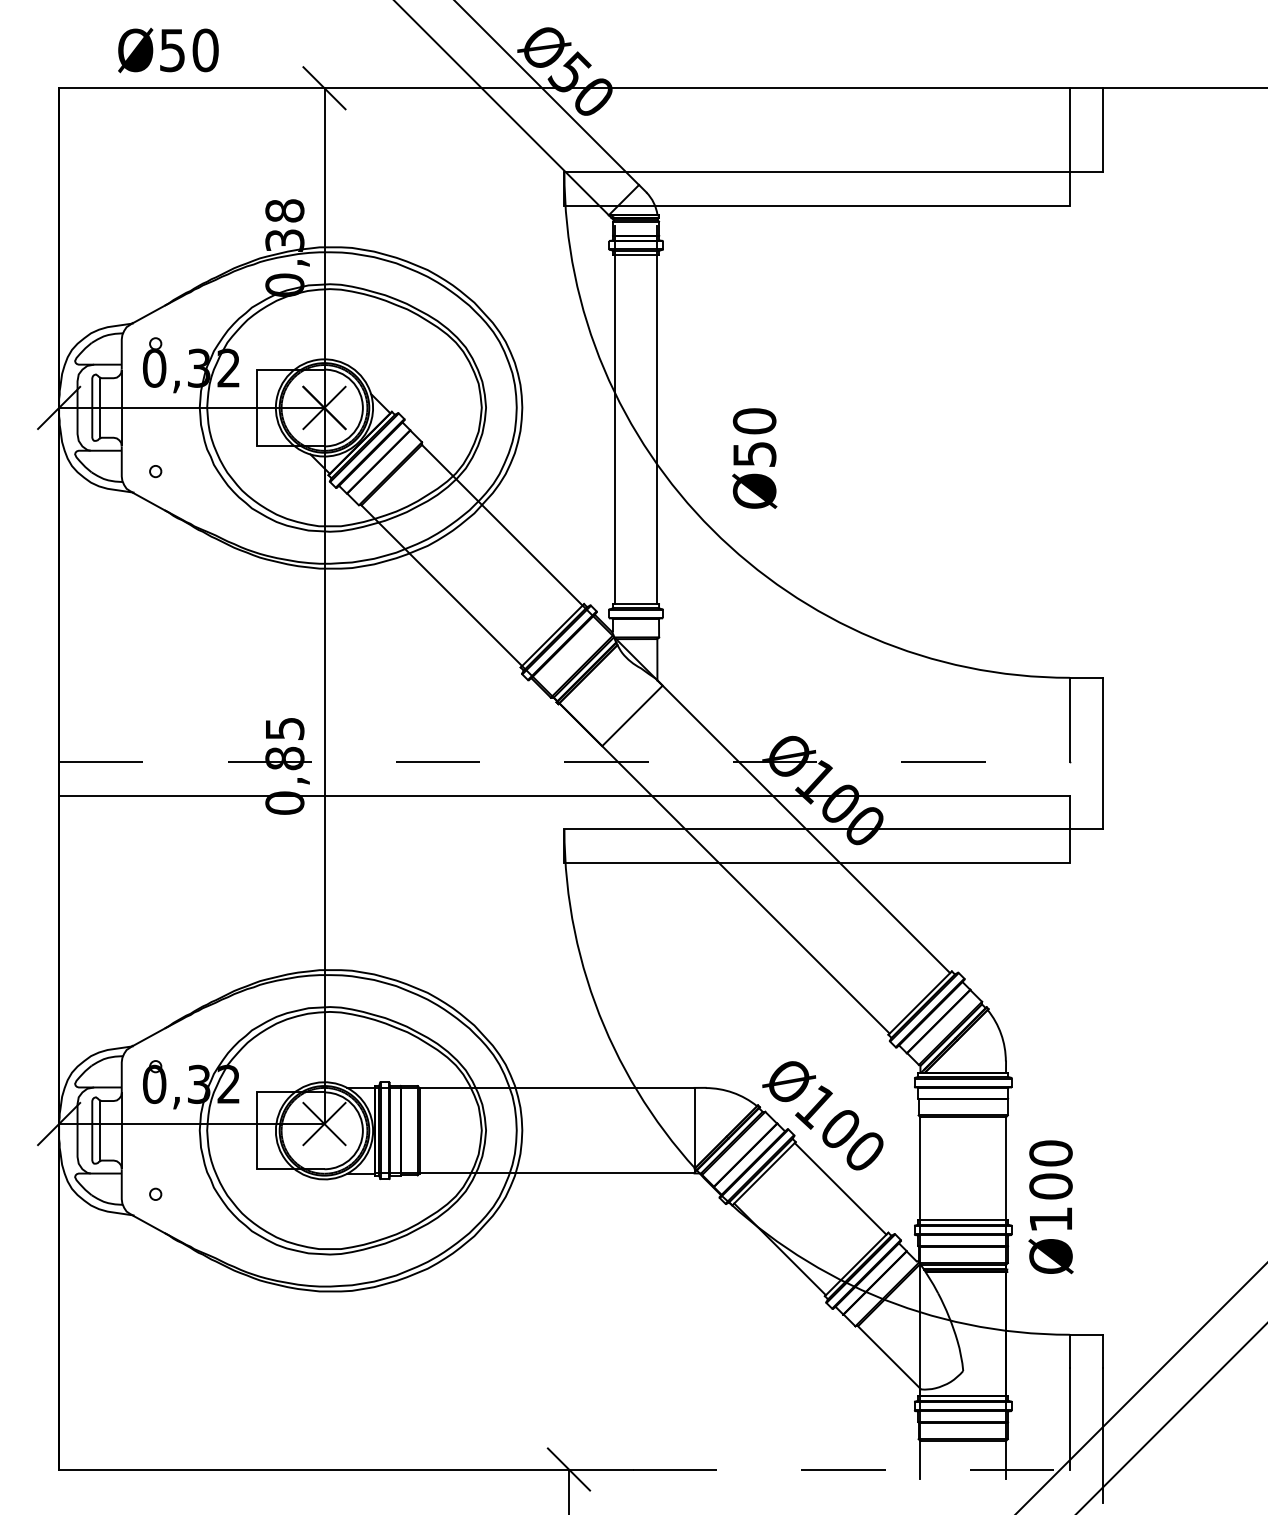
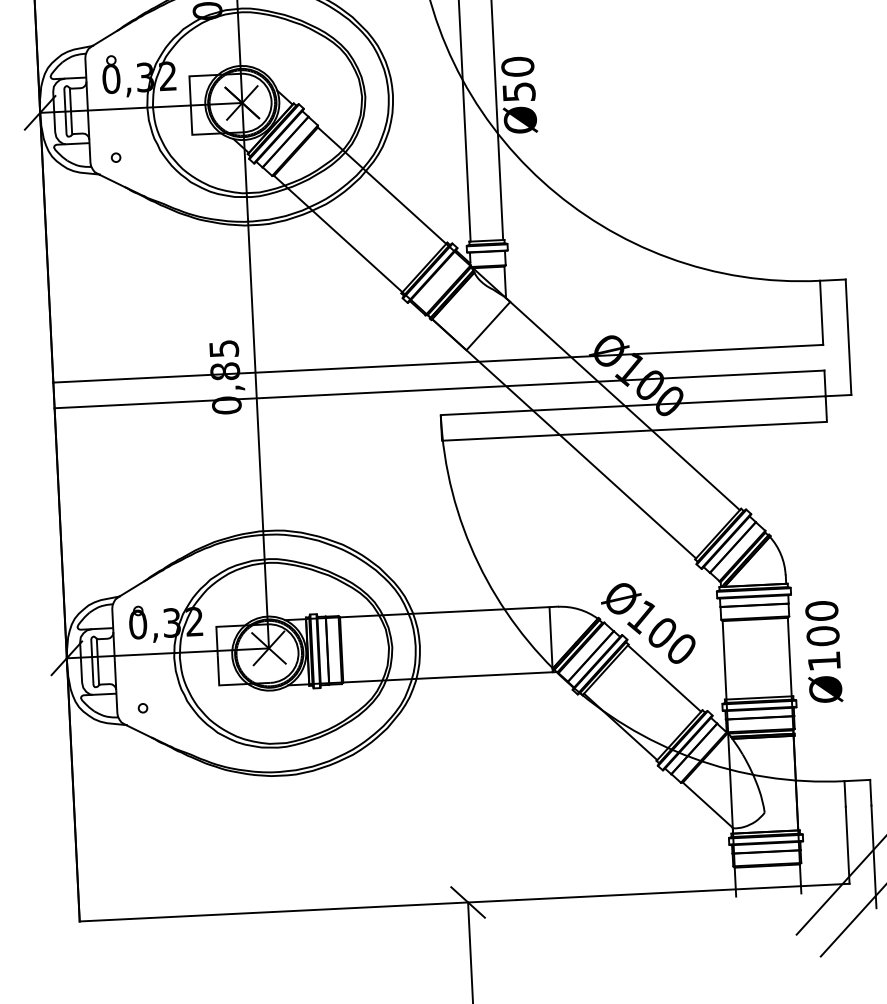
text: (754, 458) -> (519, 95), moved
line: (564, 762) -> (438, 364), dashed -> solid
text: (1050, 1207) -> (823, 652), moved
line: (851, 1469) -> (683, 891), dashed -> solid

